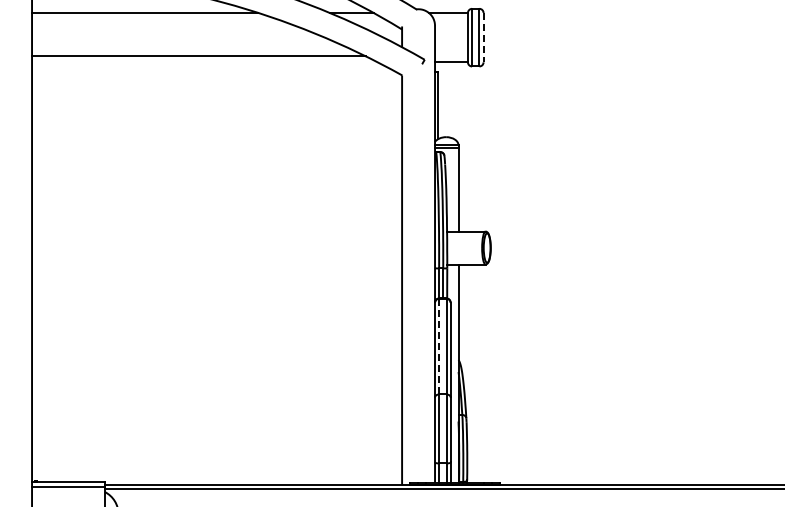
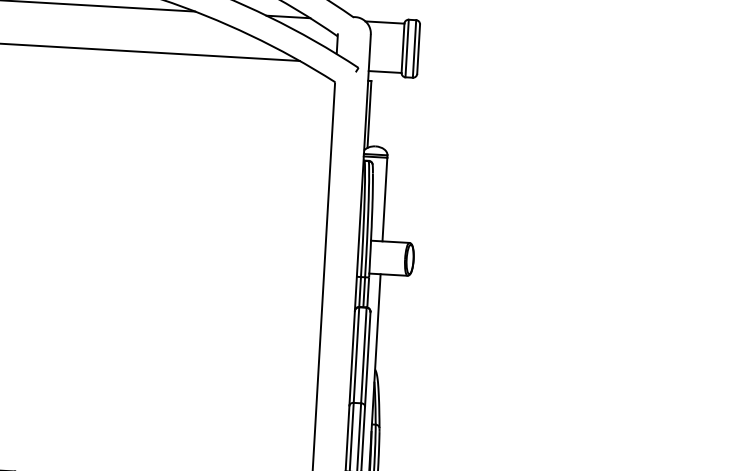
line: (483, 37) -> (418, 49), dashed -> solid
line: (439, 346) -> (356, 355), dashed -> solid

